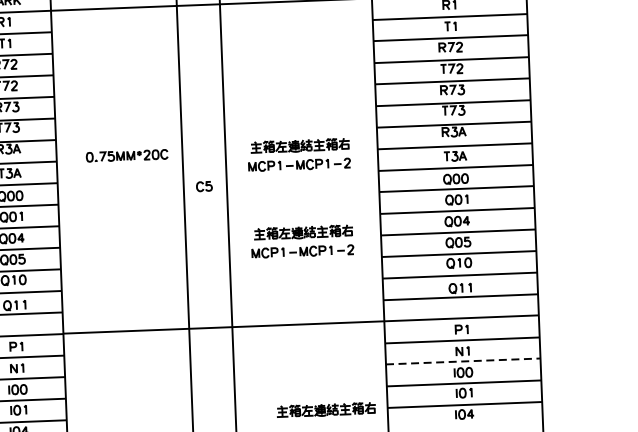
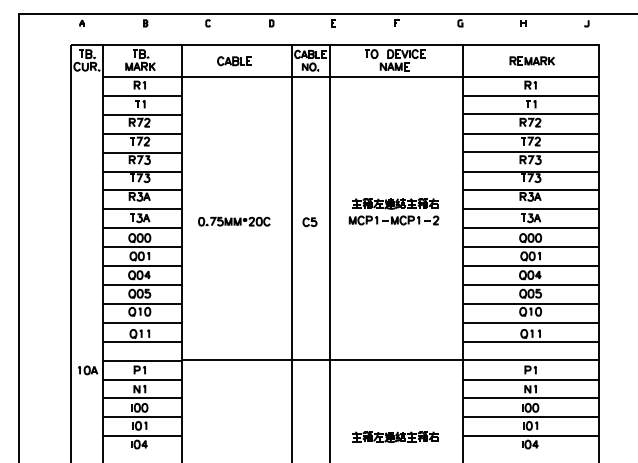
part: (127, 155) -> (234, 221), moved
part: (203, 186) -> (309, 222), moved
part: (301, 241) -> (393, 287), removed
line: (462, 361) -> (530, 398), dashed -> solid
part: (326, 409) -> (395, 436), moved

